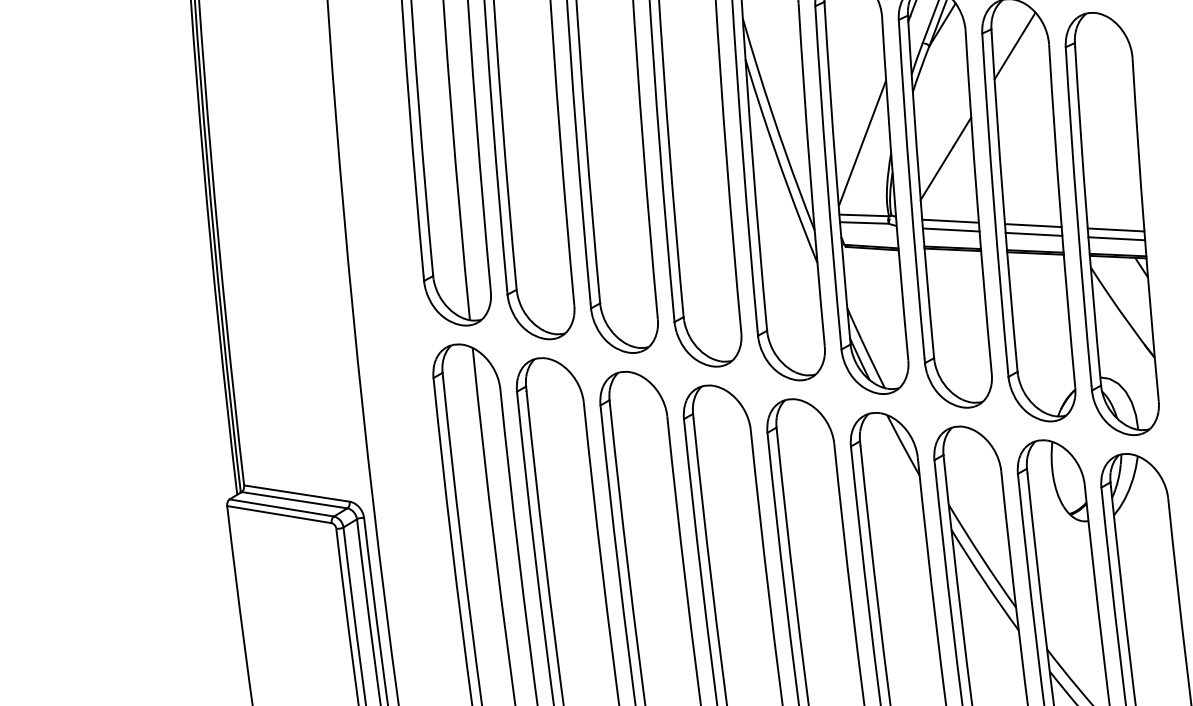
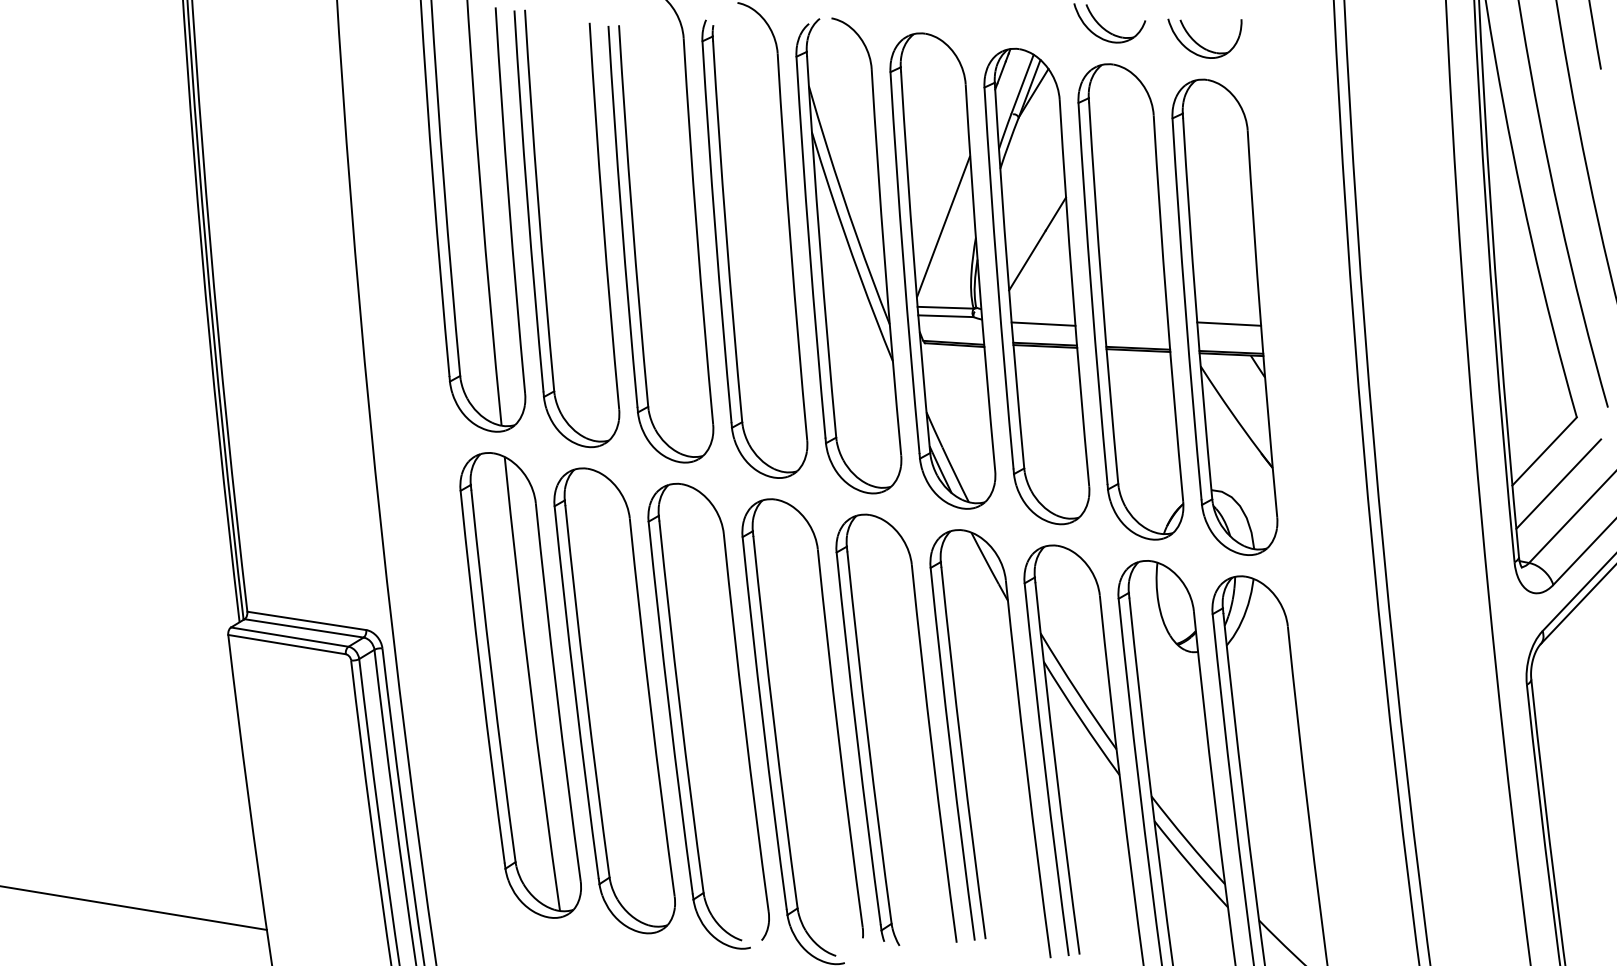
line: (1015, 45) -> (1115, 116), removed
line: (950, 220) -> (1042, 313), removed
line: (1032, 224) -> (1135, 318), removed
line: (1033, 233) -> (1136, 328), removed
line: (1116, 238) -> (1229, 333), removed

